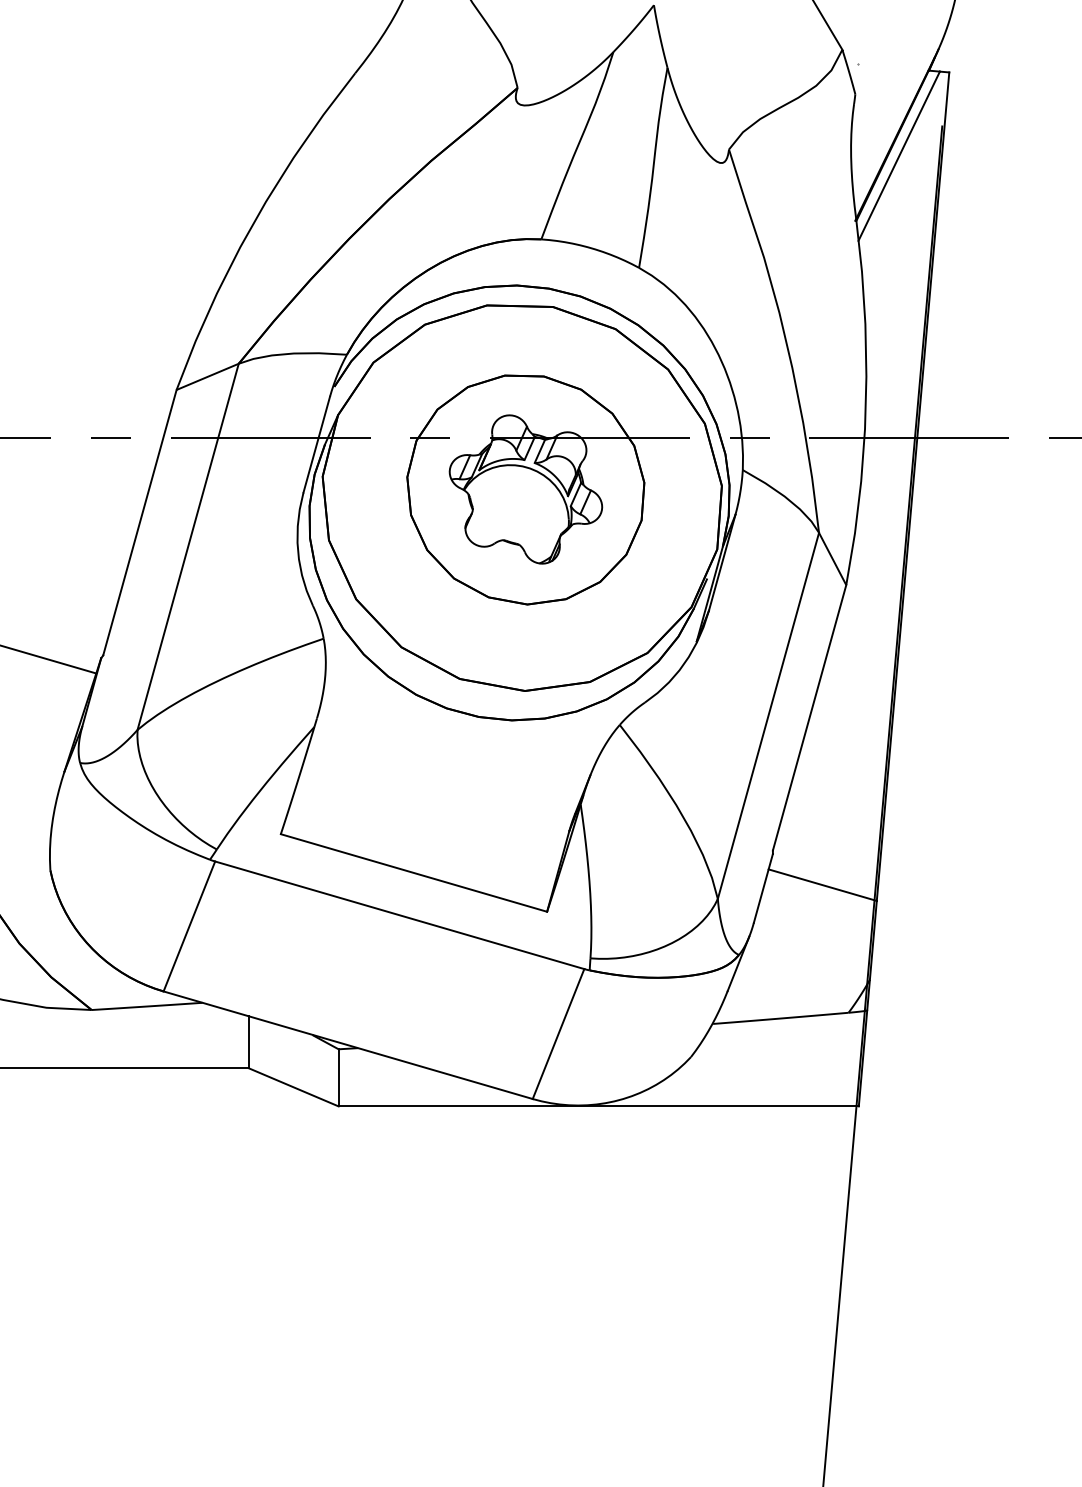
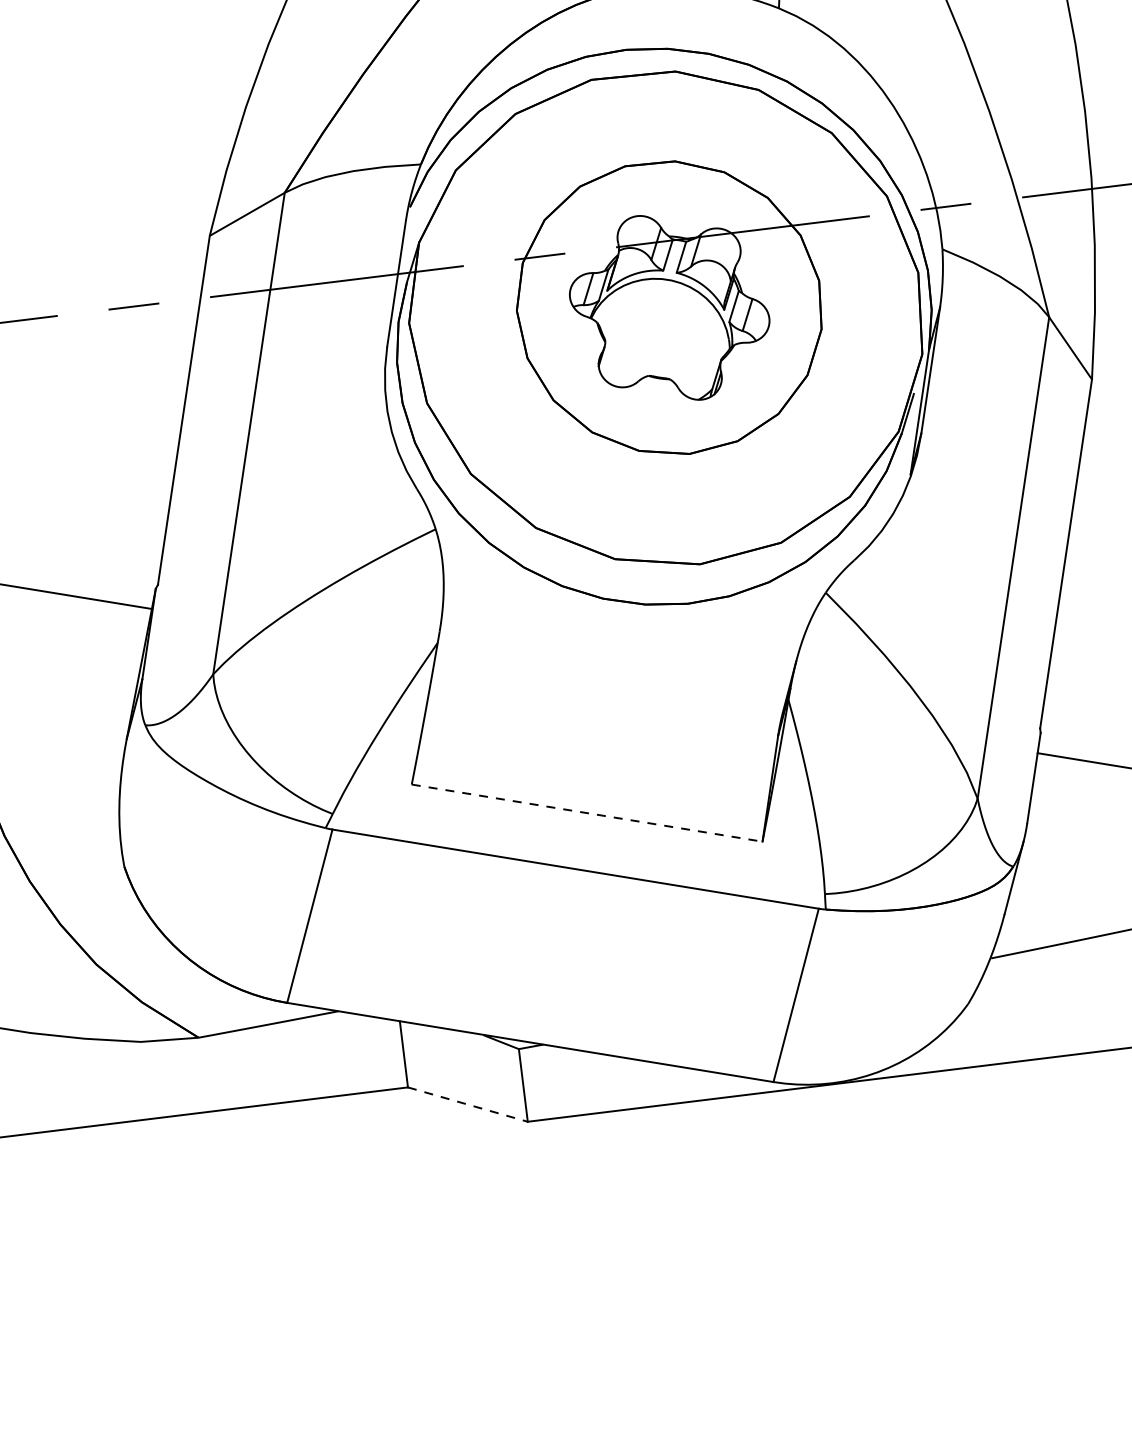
line: (413, 872) -> (586, 812), solid -> dashed
line: (293, 1087) -> (467, 1104), solid -> dashed

